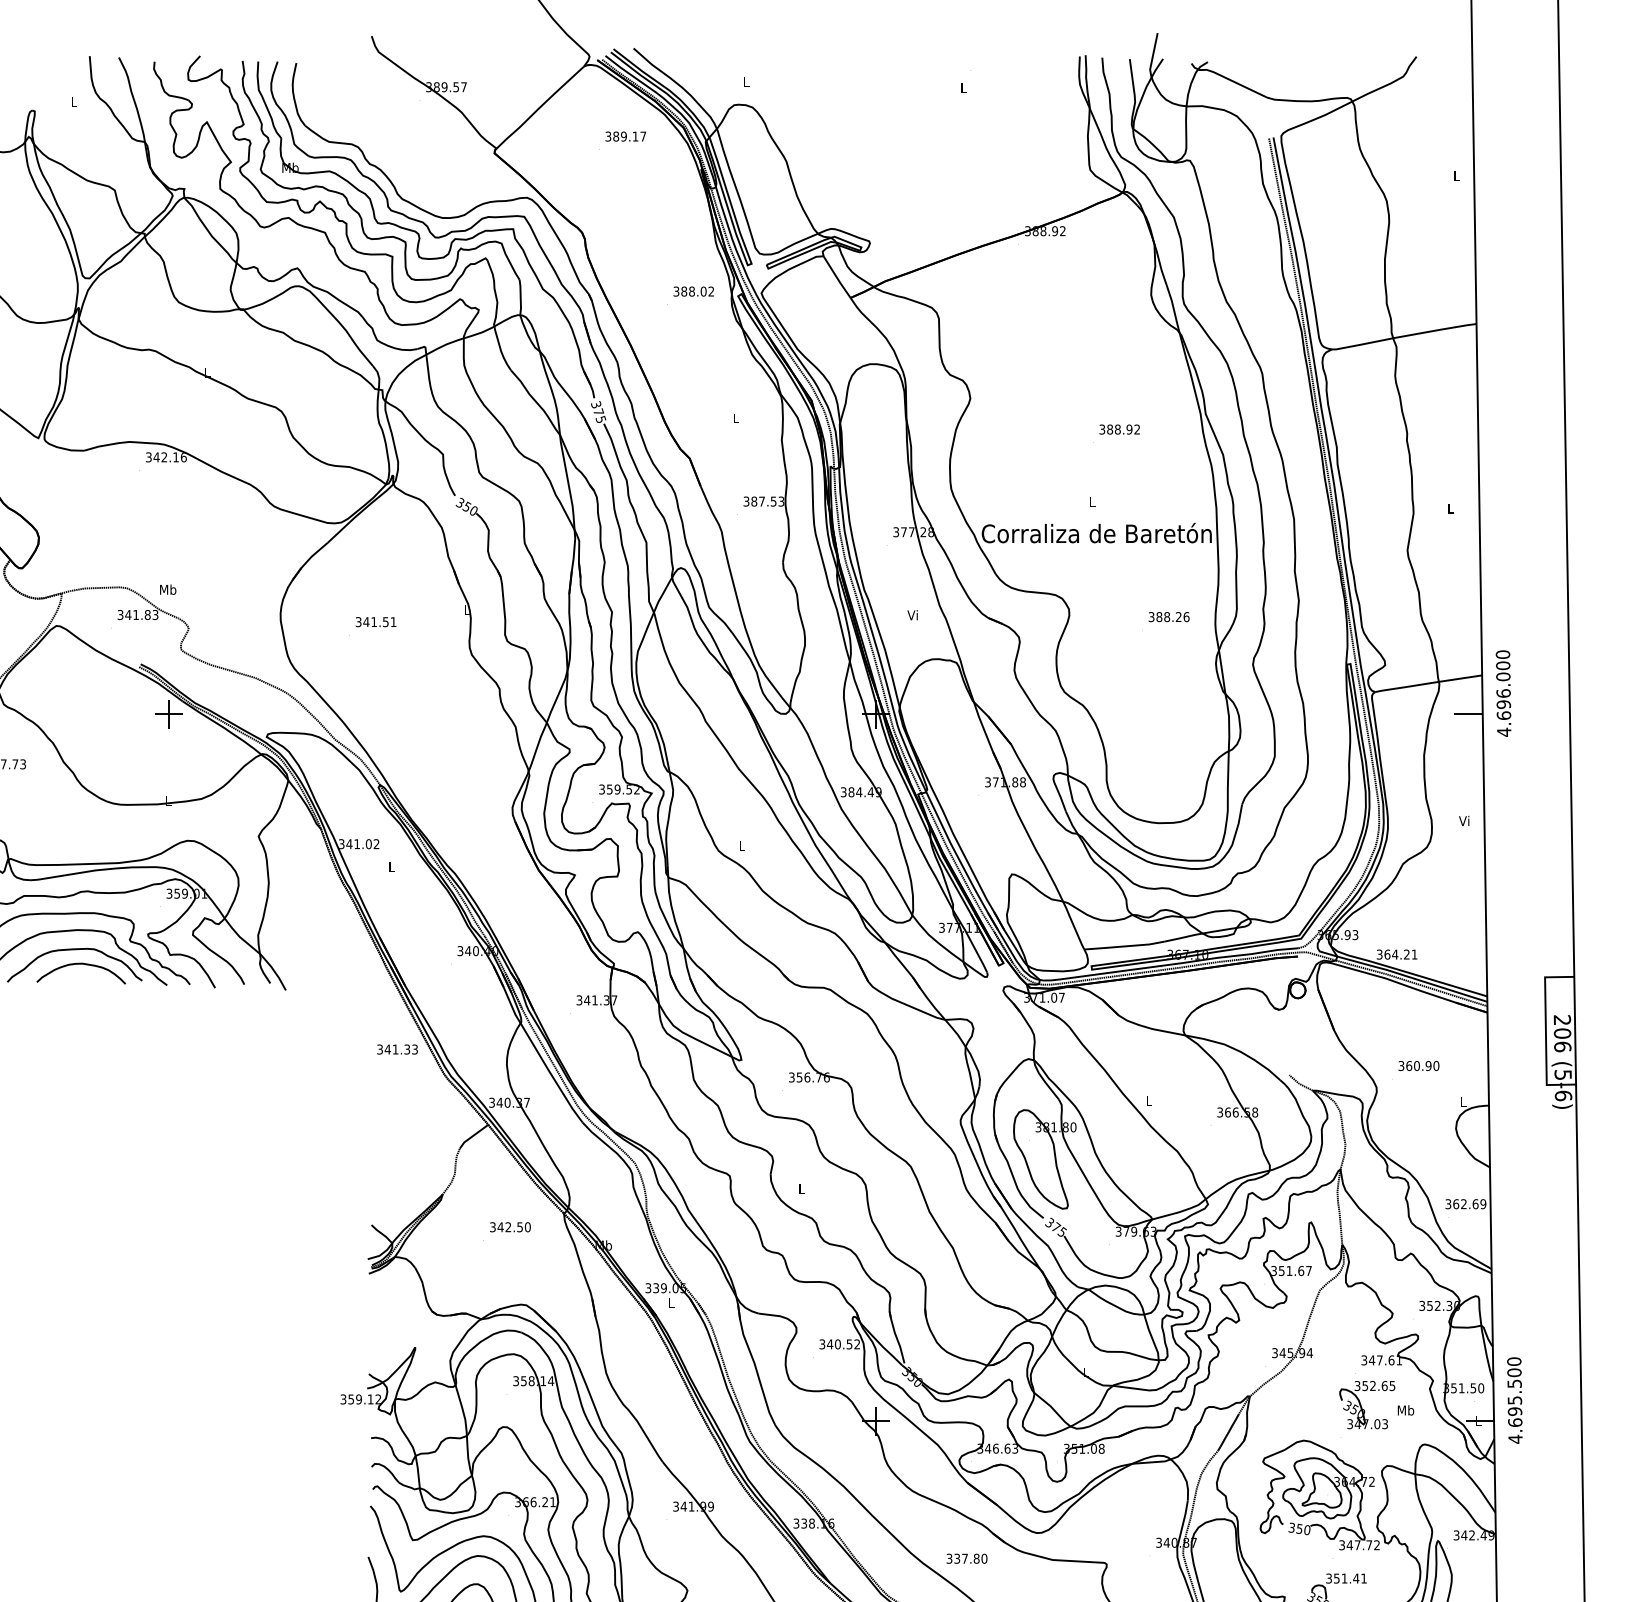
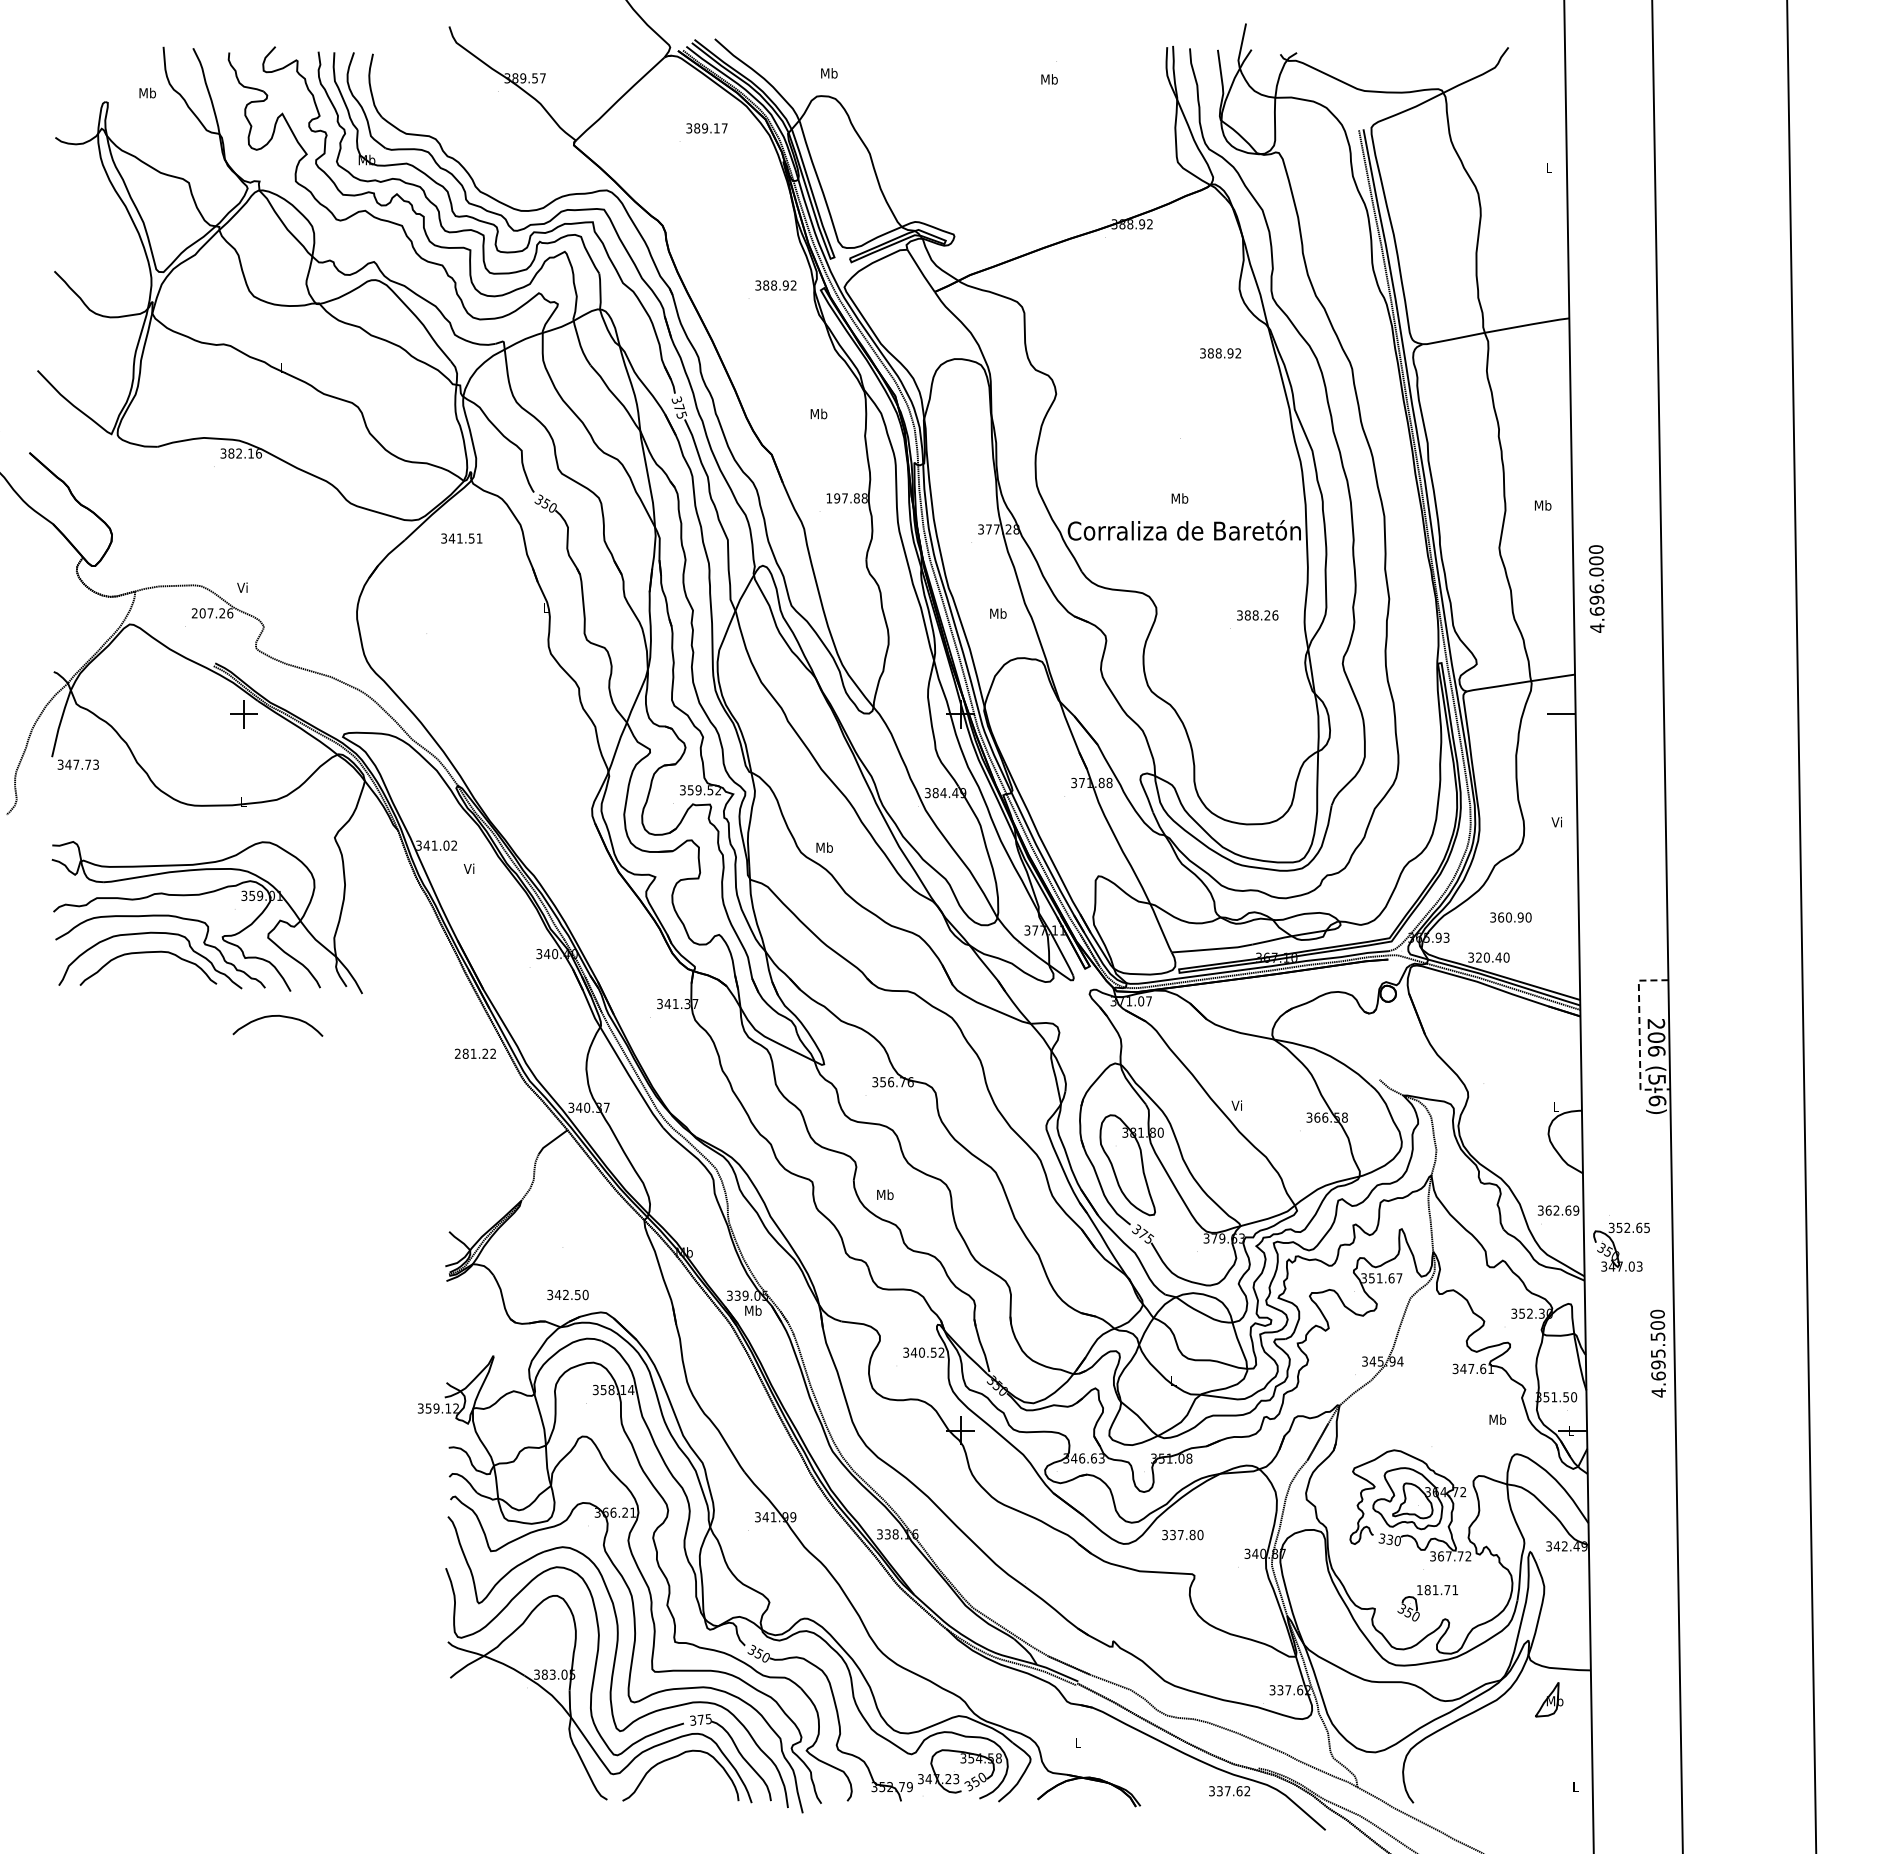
text: (746, 82) -> (829, 73), L -> Mb
text: (963, 88) -> (1049, 79), L -> Mb
text: (73, 101) -> (147, 92), L -> Mb
text: (703, 291) -> (785, 285), 388.02 -> 388.92
text: (735, 417) -> (818, 413), L -> Mb
text: (1119, 429) -> (1220, 353), moved
text: (156, 457) -> (231, 453), 342.16 -> 382.16
text: (763, 501) -> (846, 498), 387.53 -> 197.88
text: (1091, 501) -> (1179, 498), L -> Mb
text: (1450, 508) -> (1542, 505), L -> Mb
text: (167, 589) -> (242, 587), Mb -> Vi
text: (138, 615) -> (212, 613), 341.83 -> 207.26
text: (913, 615) -> (998, 613), Vi -> Mb
text: (375, 622) -> (461, 538), moved
text: (1503, 693) -> (1596, 588), moved
text: (741, 845) -> (824, 847), L -> Mb
text: (390, 866) -> (468, 868), L -> Vi
text: (1400, 954) -> (1492, 957), 364.21 -> 320.40
curve: (84, 965) -> (281, 1017), moved
line: (1545, 1031) -> (1639, 1035), solid -> dashed
text: (397, 1049) -> (475, 1053), 341.33 -> 281.22
text: (1418, 1065) -> (1510, 917), moved
text: (1148, 1100) -> (1236, 1105), L -> Vi
text: (801, 1188) -> (885, 1194), L -> Mb
text: (509, 1226) -> (567, 1294), moved
text: (671, 1302) -> (753, 1310), L -> Mb
text: (1514, 1400) -> (1657, 1353), moved
part: (1361, 1404) -> (1615, 1246), moved
text: (1300, 1528) -> (1390, 1539), 350 -> 330
text: (1349, 1545) -> (1440, 1556), 347.72 -> 367.72
text: (966, 1558) -> (1182, 1534), moved
text: (1342, 1578) -> (1433, 1590), 351.41 -> 181.71

